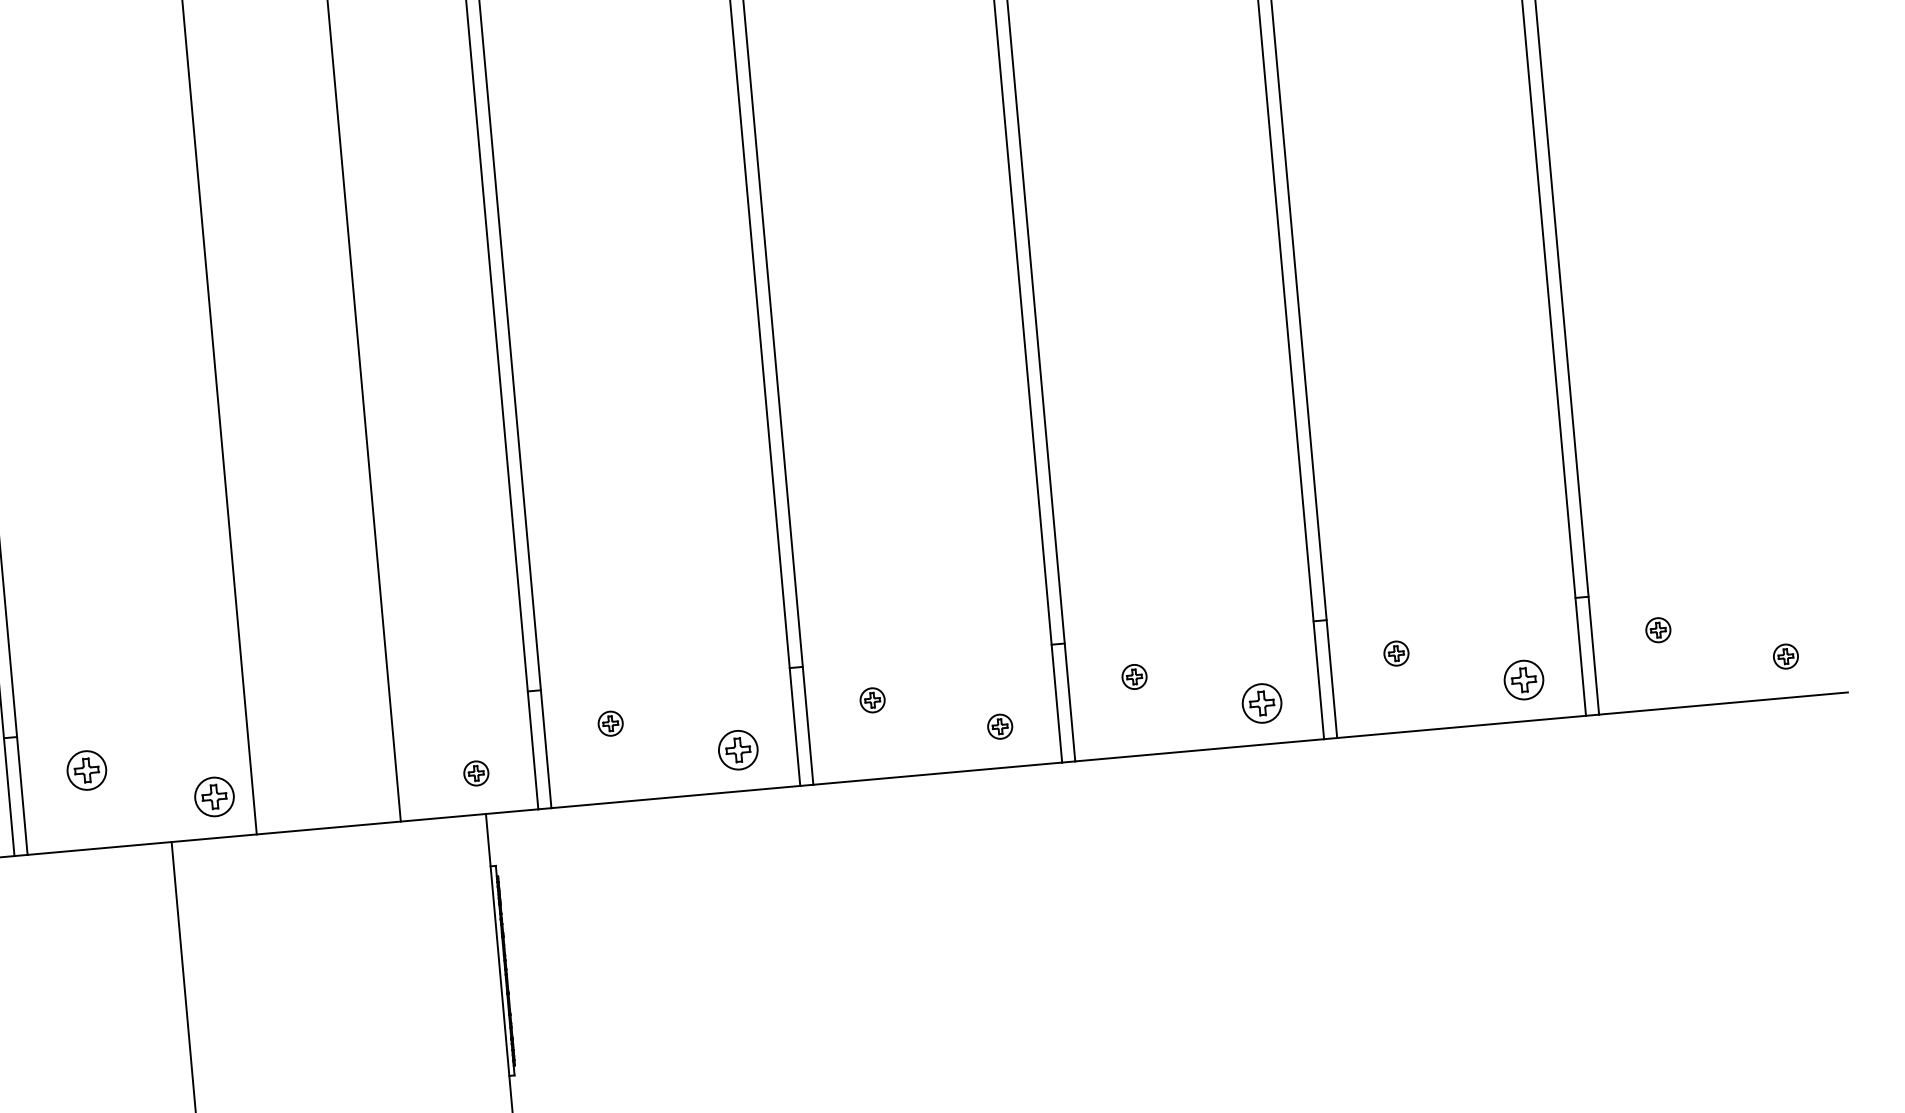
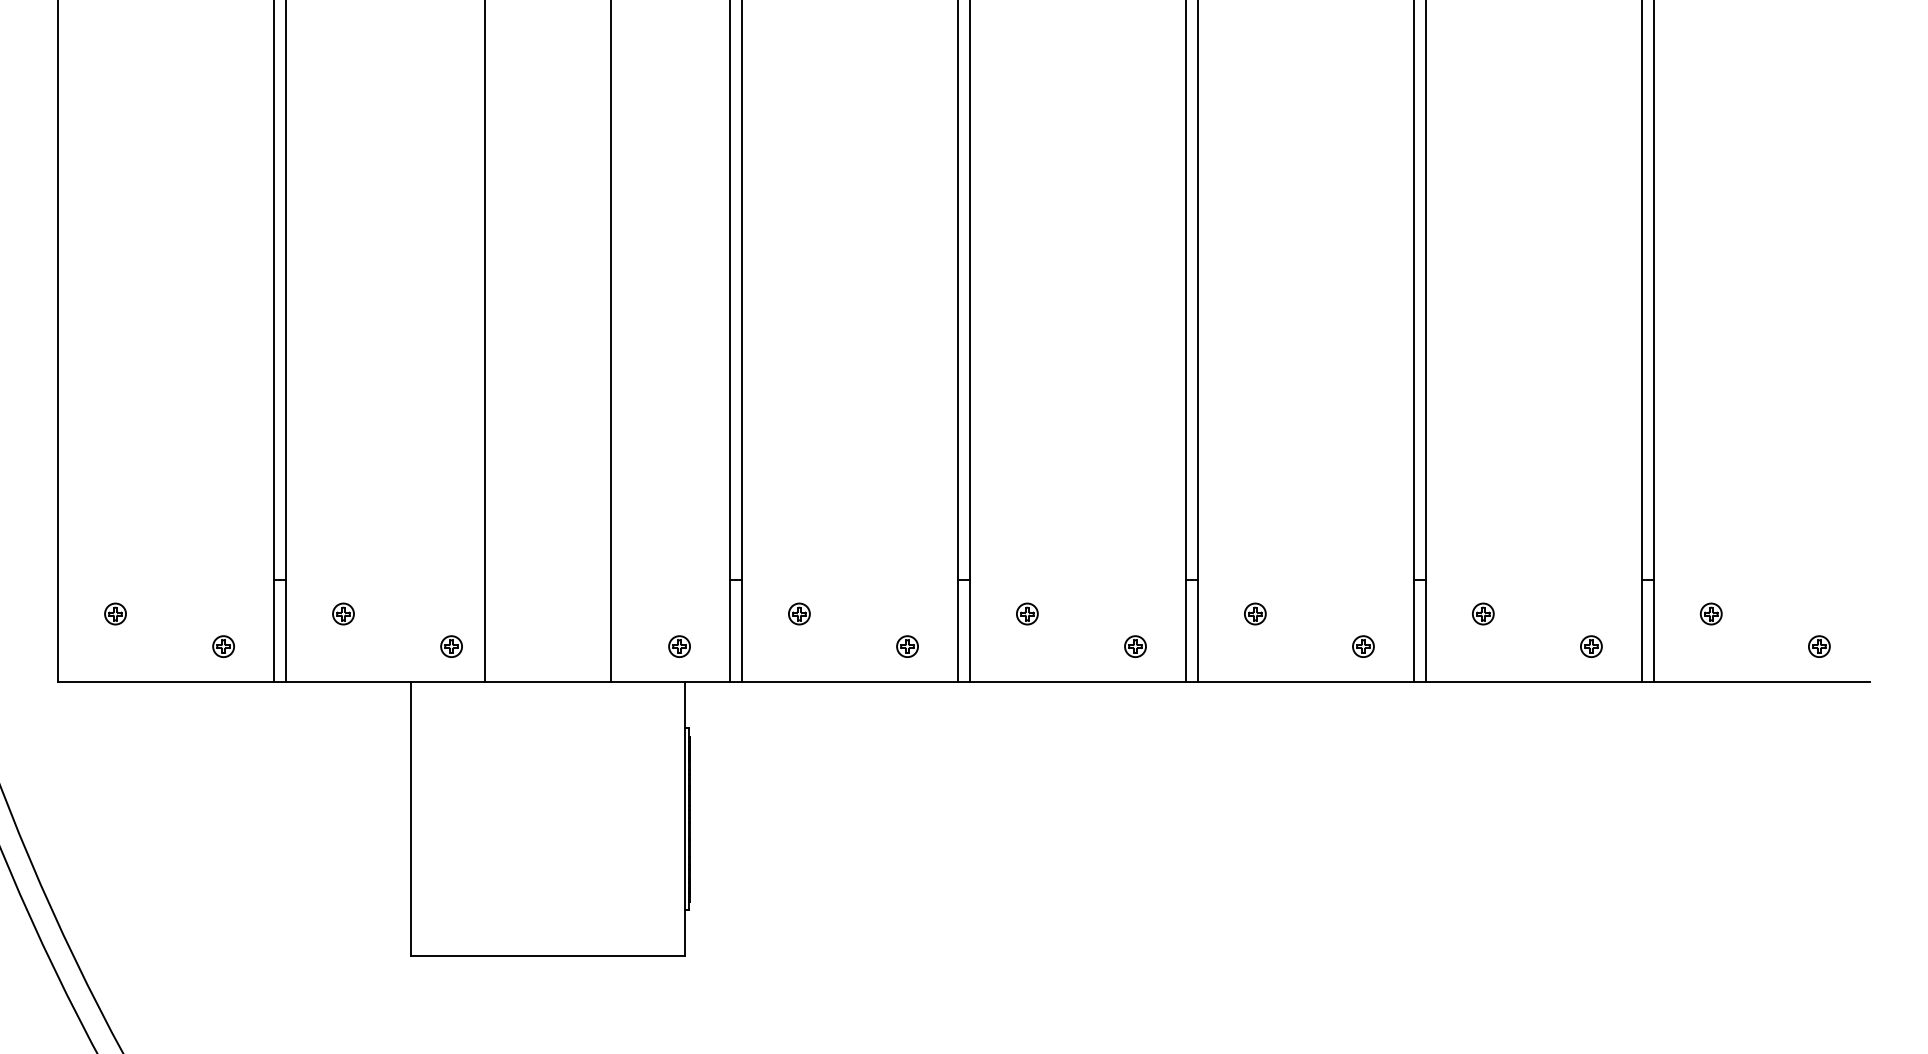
part: (1524, 679) -> (1591, 646), size x0.62
part: (1262, 703) -> (1363, 646), size x0.62
part: (738, 749) -> (907, 646), size x0.62
part: (86, 769) -> (343, 613), size x0.62
part: (214, 796) -> (451, 646), size x0.62

